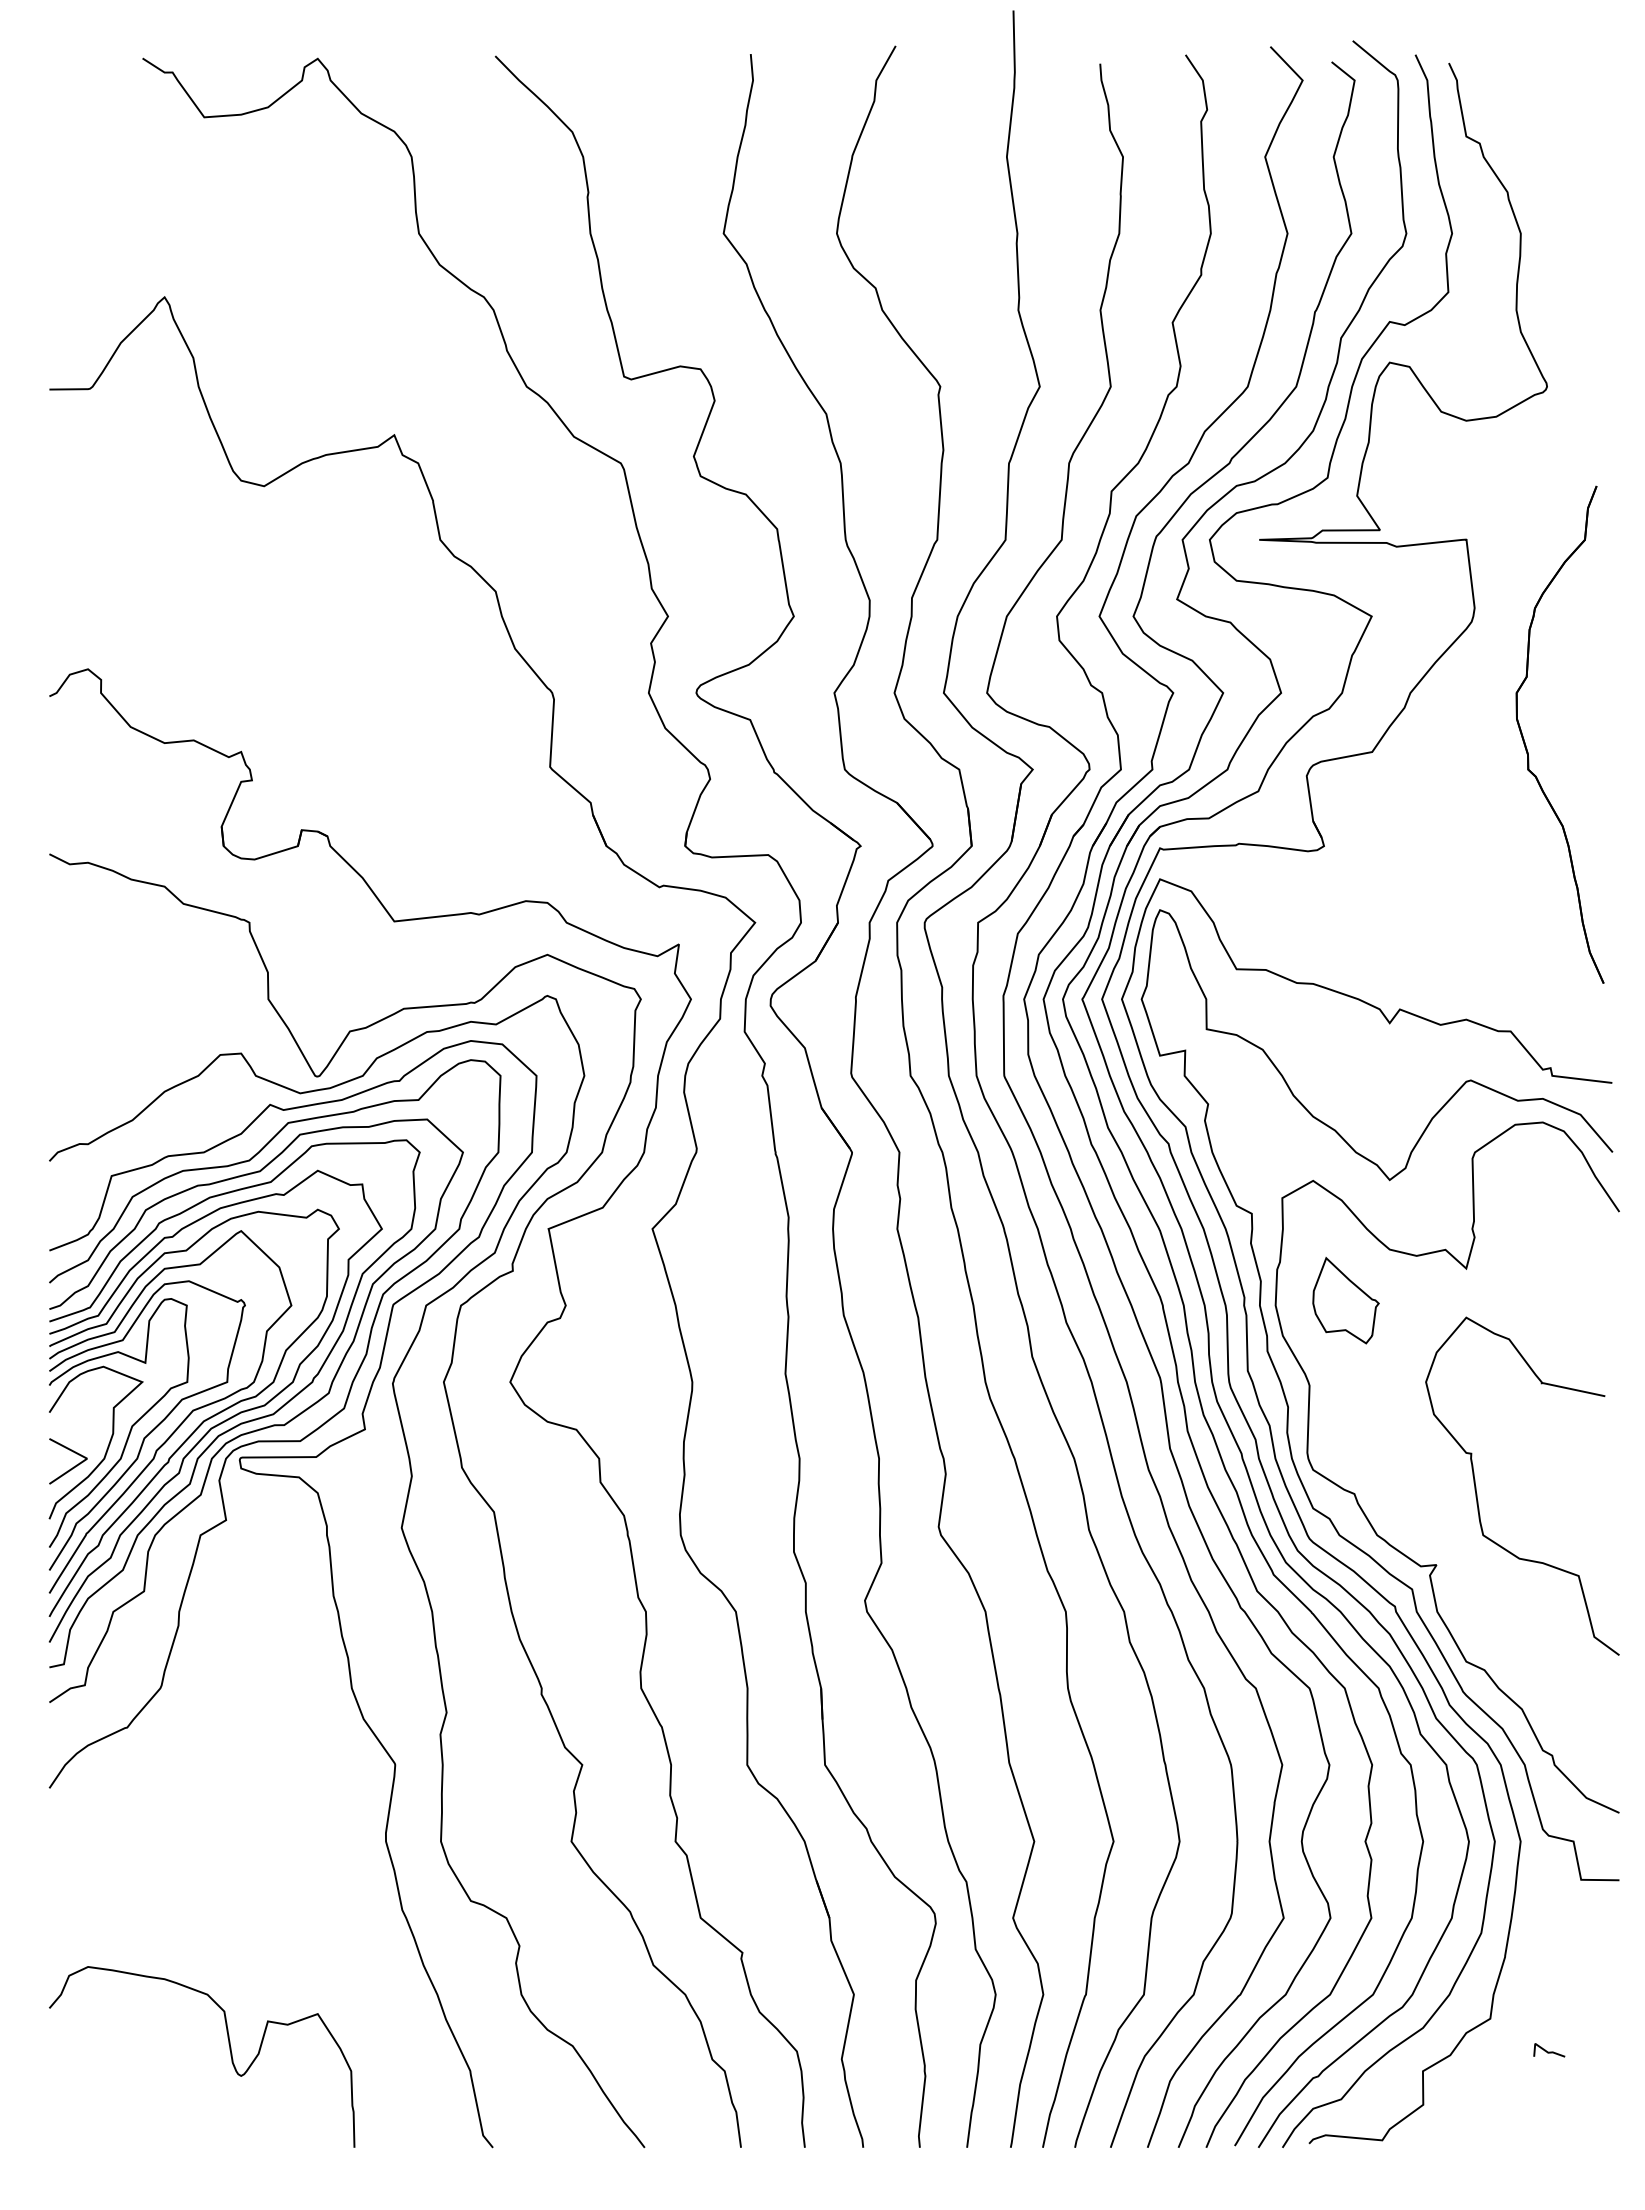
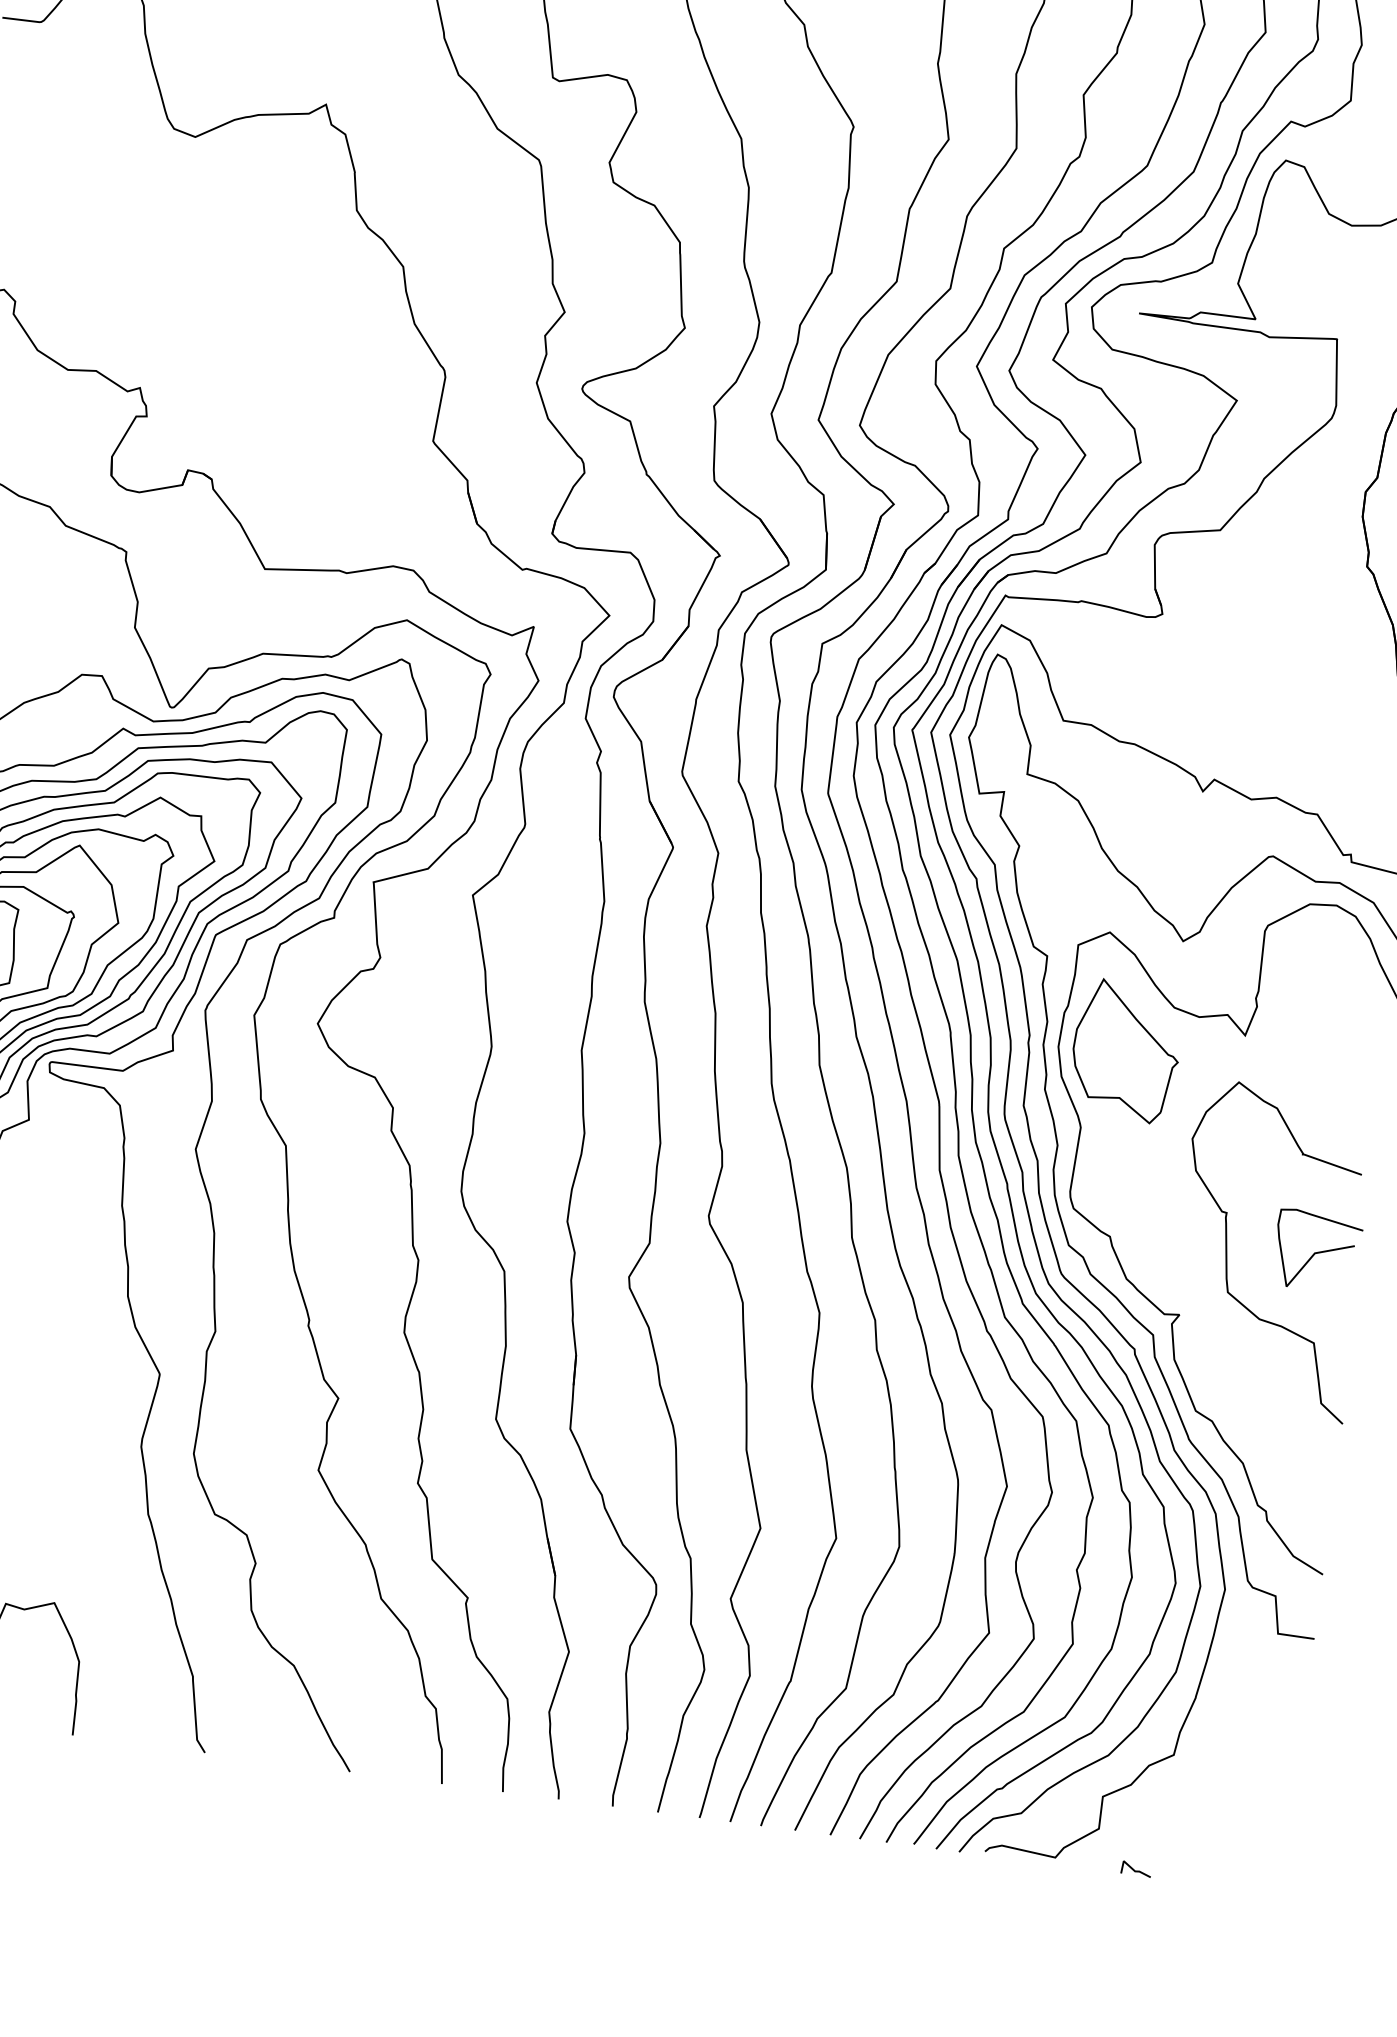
part: (1345, 1300) -> (1125, 1050), size x1.67
curve: (1569, 1481) -> (1316, 1251), added
line: (1549, 2051) -> (1136, 1870), moved

